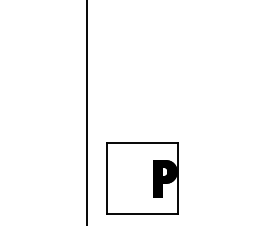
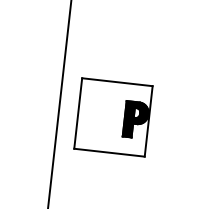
part: (142, 178) -> (113, 117), moved

